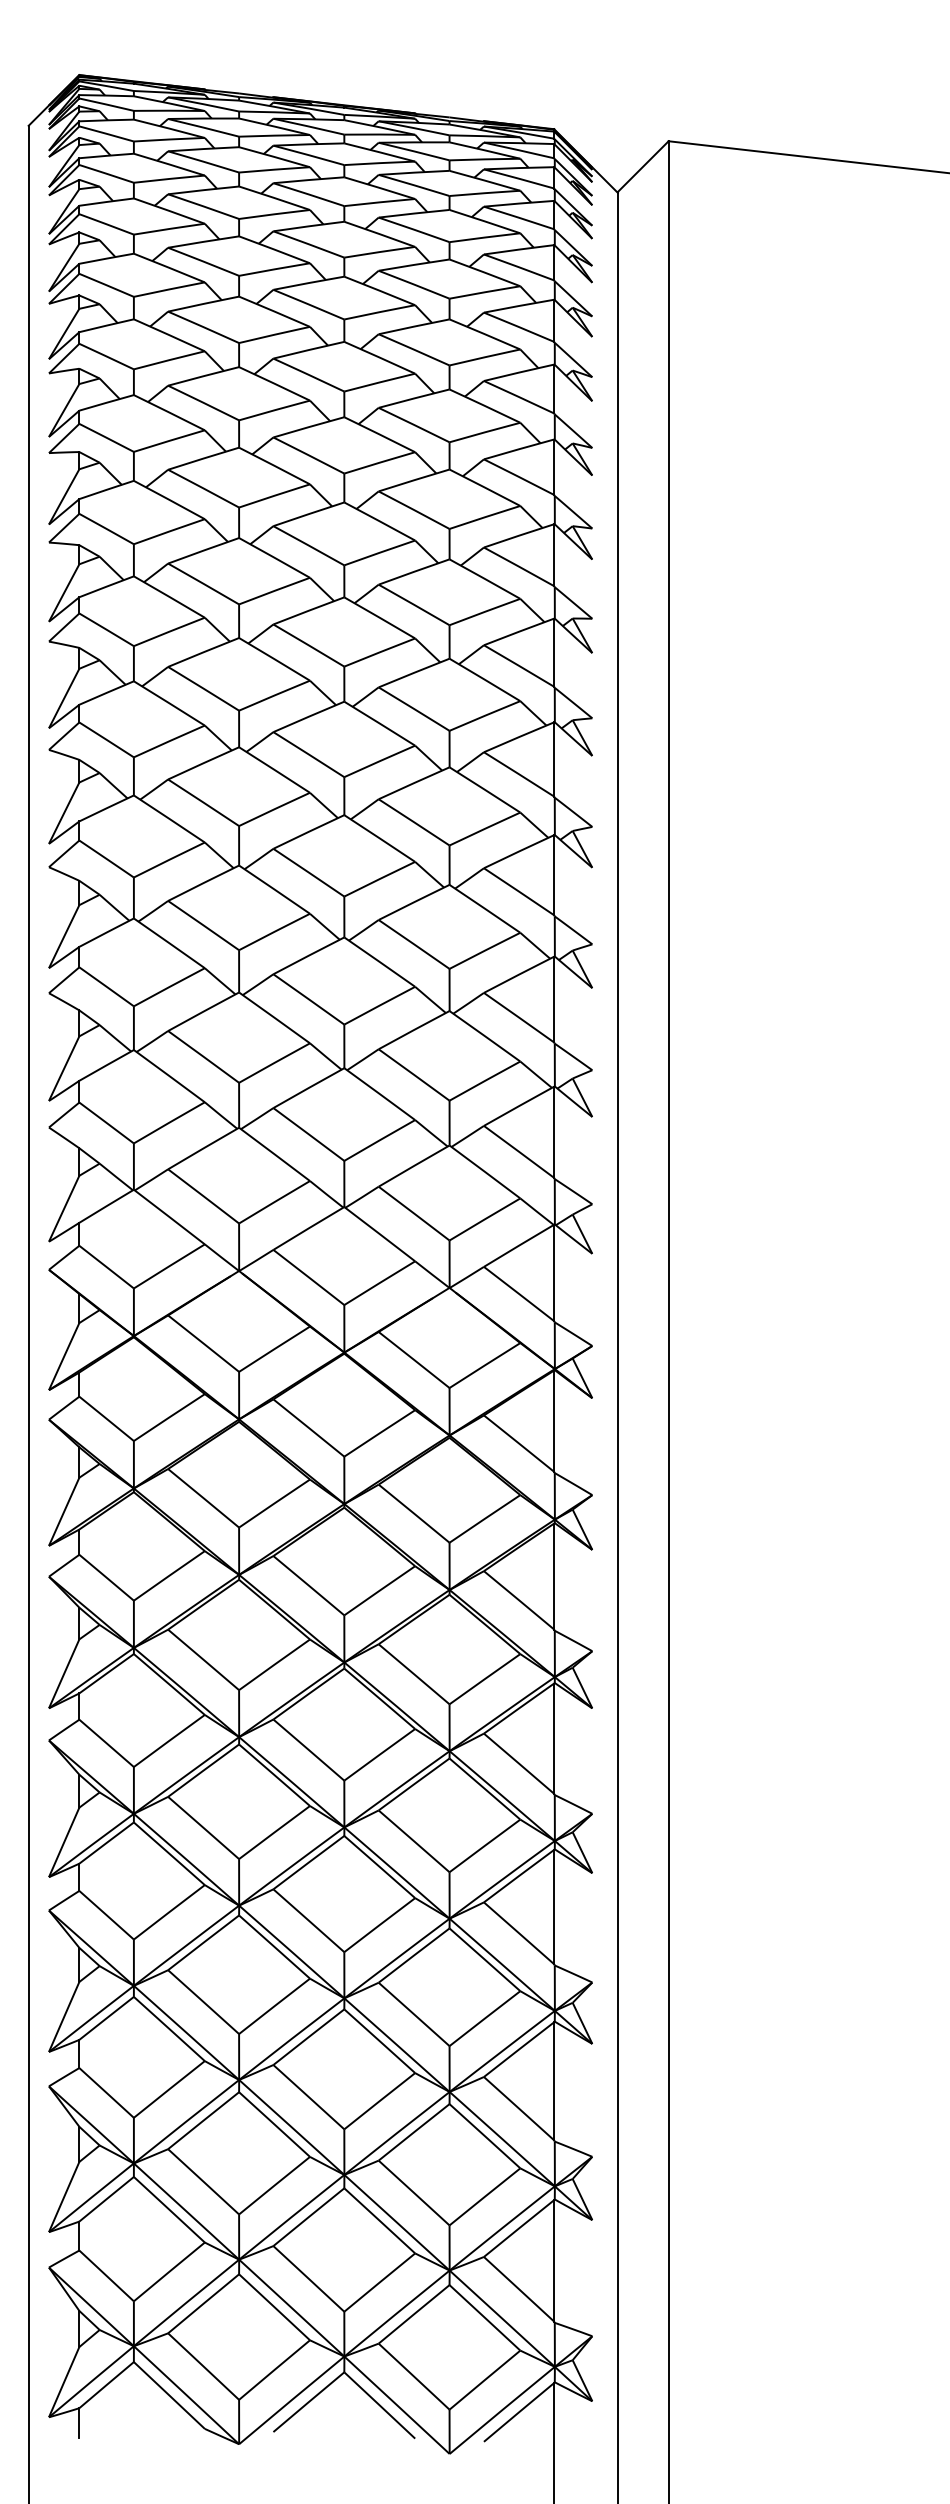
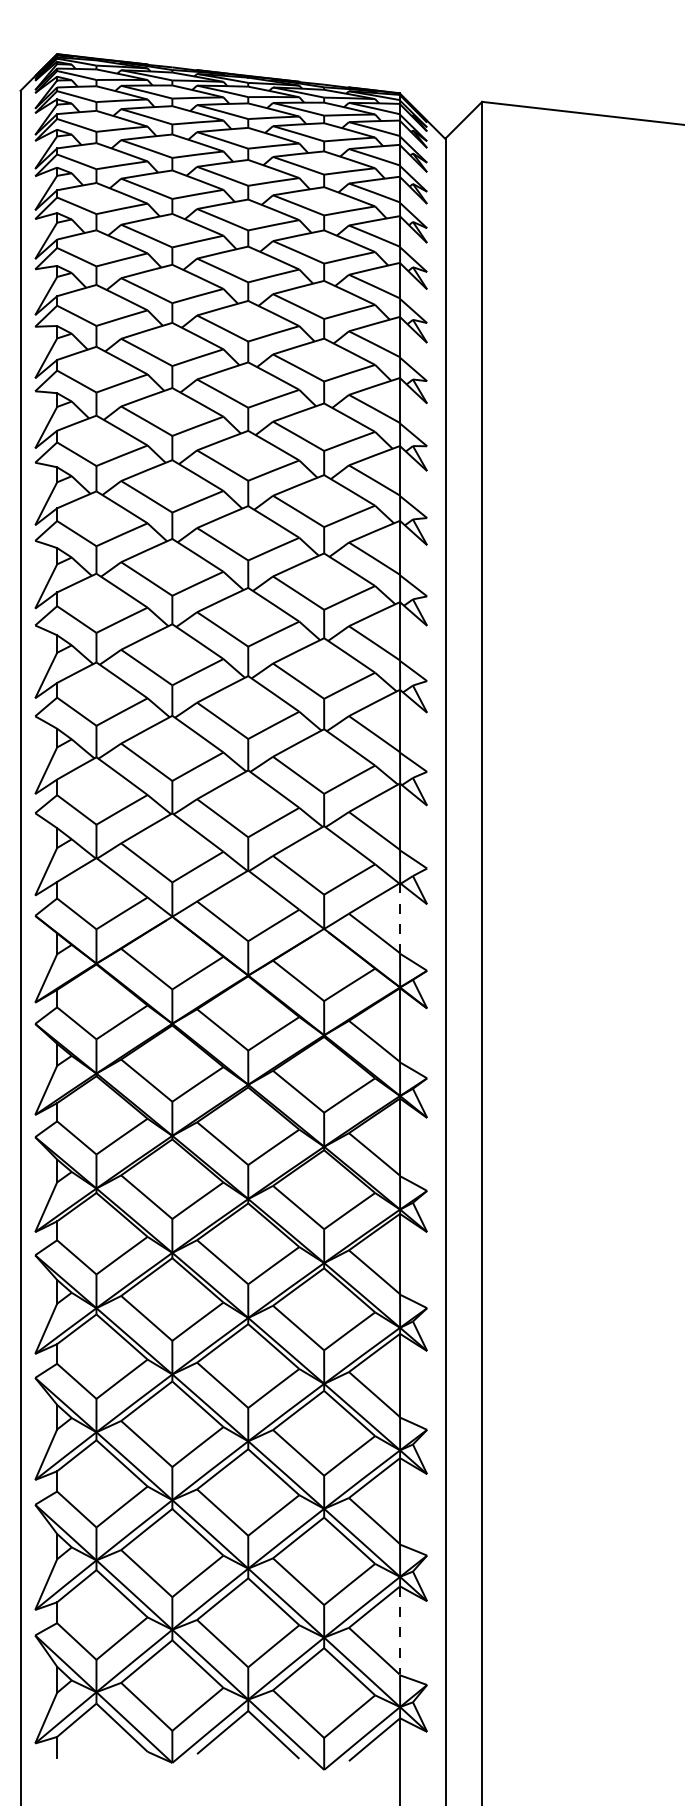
line: (554, 1273) -> (399, 918), solid -> dashed
line: (554, 2260) -> (399, 1630), solid -> dashed

